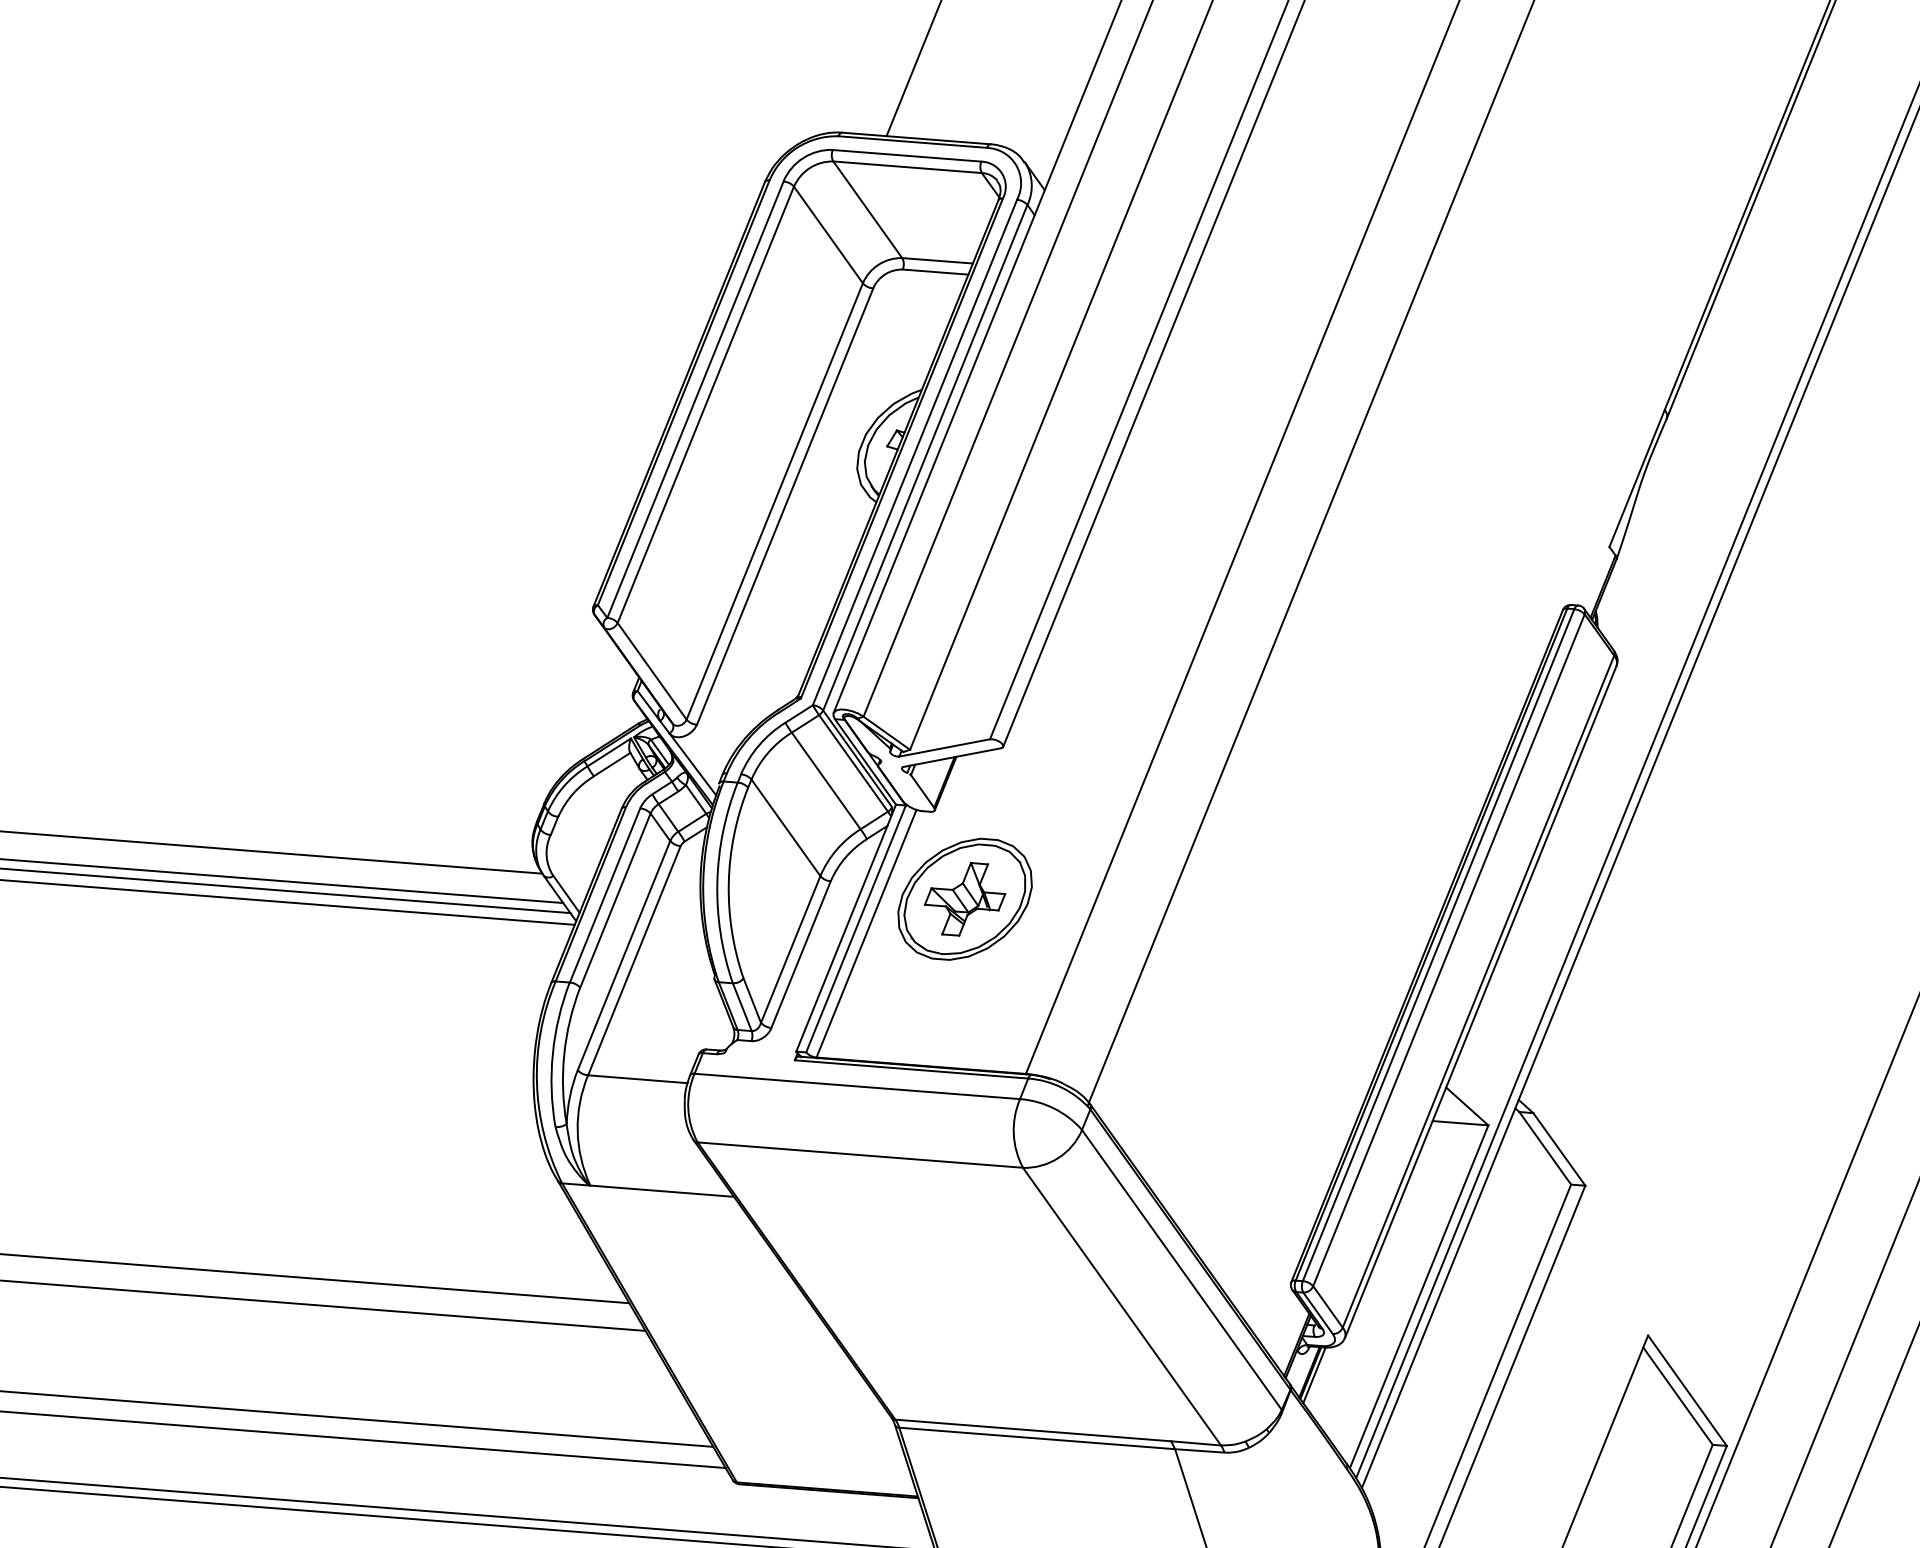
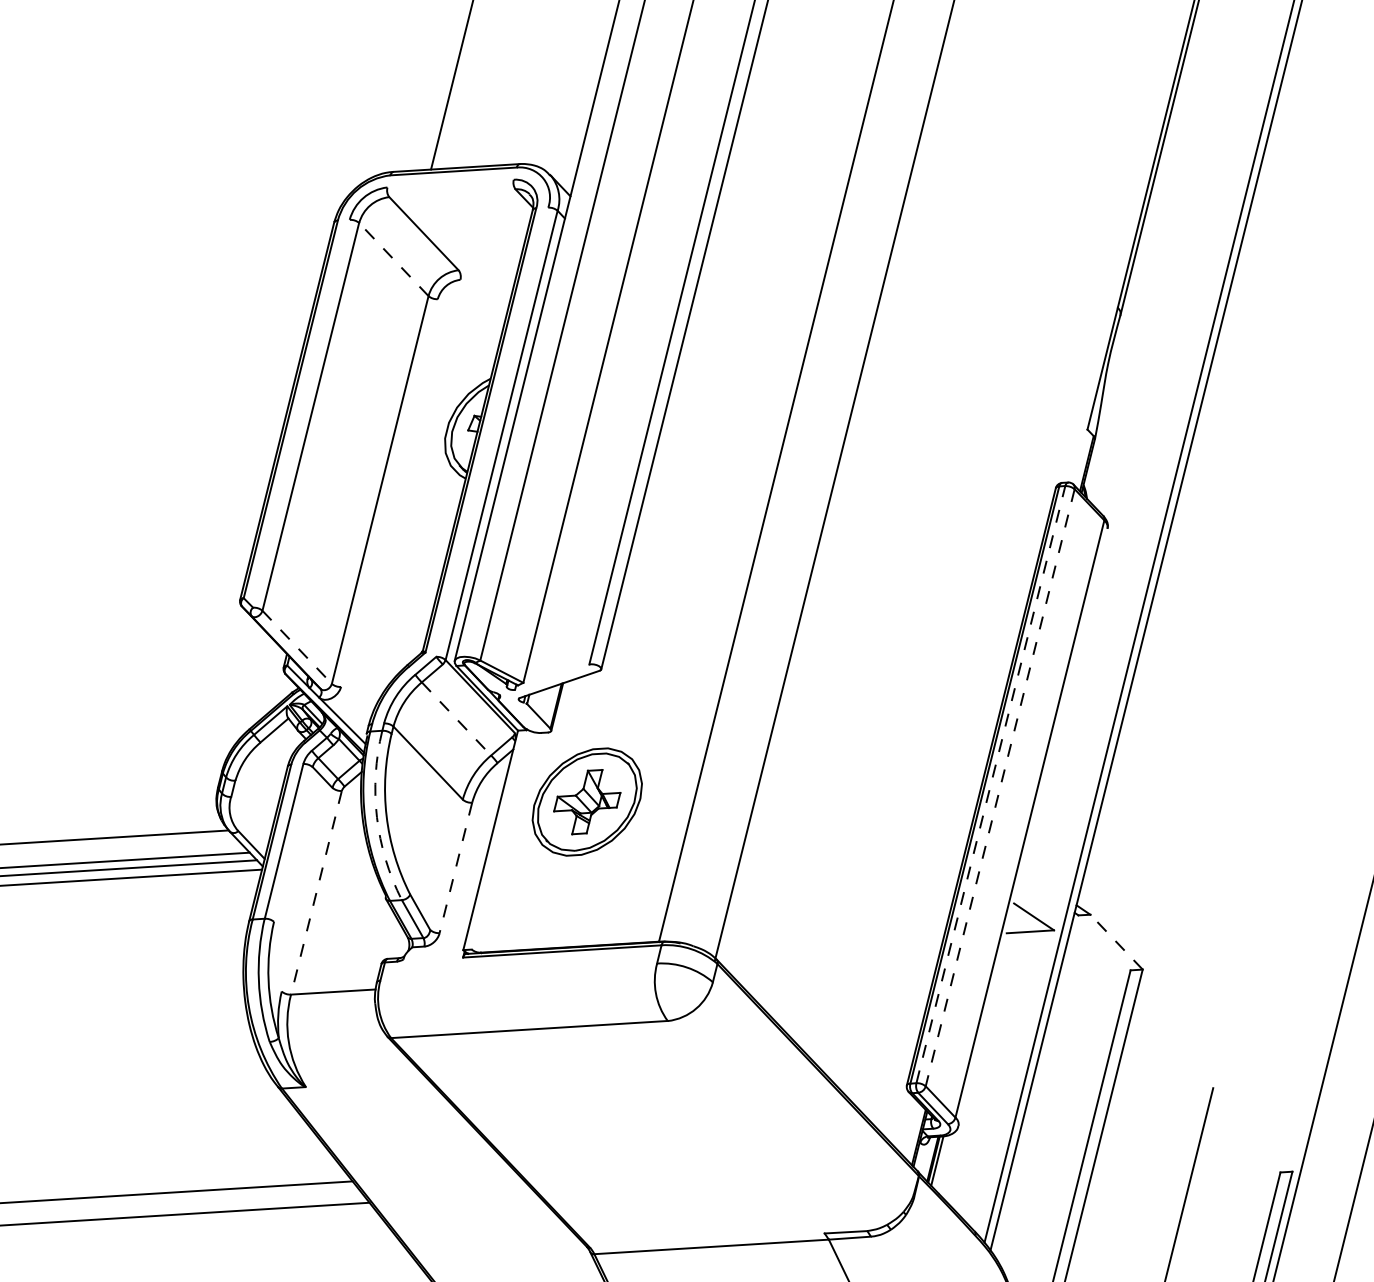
line: (906, 155) -> (450, 183), removed
line: (907, 167) -> (452, 193), removed
line: (828, 234) -> (393, 259), solid -> dashed
line: (937, 260) -> (488, 268), removed
line: (935, 271) -> (488, 277), removed
line: (695, 399) -> (301, 413), removed
line: (914, 452) -> (491, 432), removed
line: (785, 506) -> (389, 492), removed
line: (652, 671) -> (297, 647), solid -> dashed
line: (944, 747) -> (552, 676), removed
line: (853, 763) -> (477, 701), removed
line: (826, 781) -> (456, 719), solid -> dashed
arc: (717, 882) -> (377, 817), solid -> dashed
line: (615, 900) -> (293, 844), removed
line: (855, 928) -> (498, 839), removed
line: (866, 933) -> (508, 842), removed
line: (1438, 944) -> (990, 784), solid -> dashed
line: (790, 949) -> (446, 864), removed
line: (1448, 950) -> (999, 787), solid -> dashed
line: (623, 955) -> (306, 889), removed
line: (800, 955) -> (455, 868), solid -> dashed
line: (634, 961) -> (316, 893), solid -> dashed
line: (1480, 1001) -> (1032, 827), removed
line: (857, 1086) -> (518, 972), removed
line: (1545, 1147) -> (1104, 942), removed
line: (1559, 1149) -> (1116, 942), solid -> dashed
line: (661, 1190) -> (366, 1082), removed
line: (1181, 1269) -> (813, 1087), removed
line: (1418, 1296) -> (1015, 1082), removed
line: (1121, 1306) -> (766, 1125), removed
line: (1687, 1390) -> (1252, 1129), removed
line: (1677, 1395) -> (1245, 1135), removed
line: (1033, 1430) -> (707, 1240), removed

